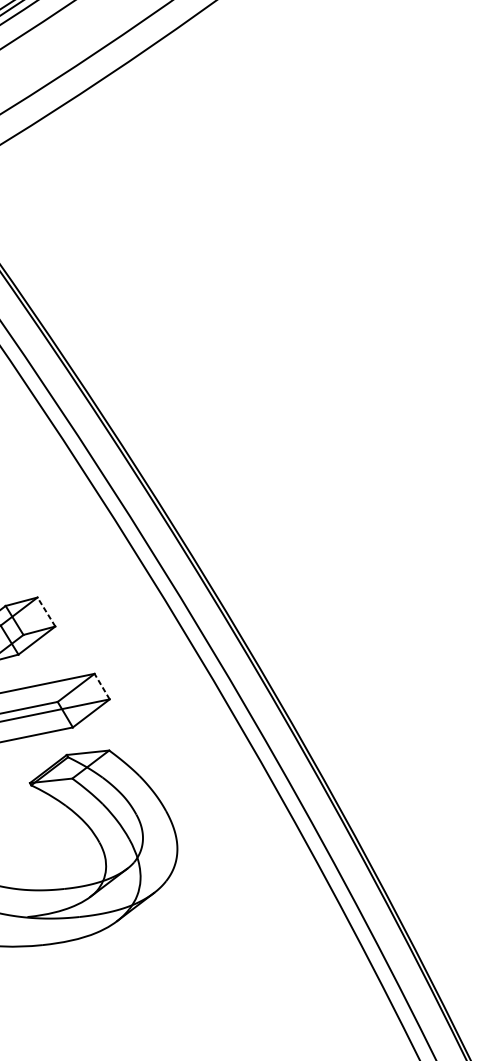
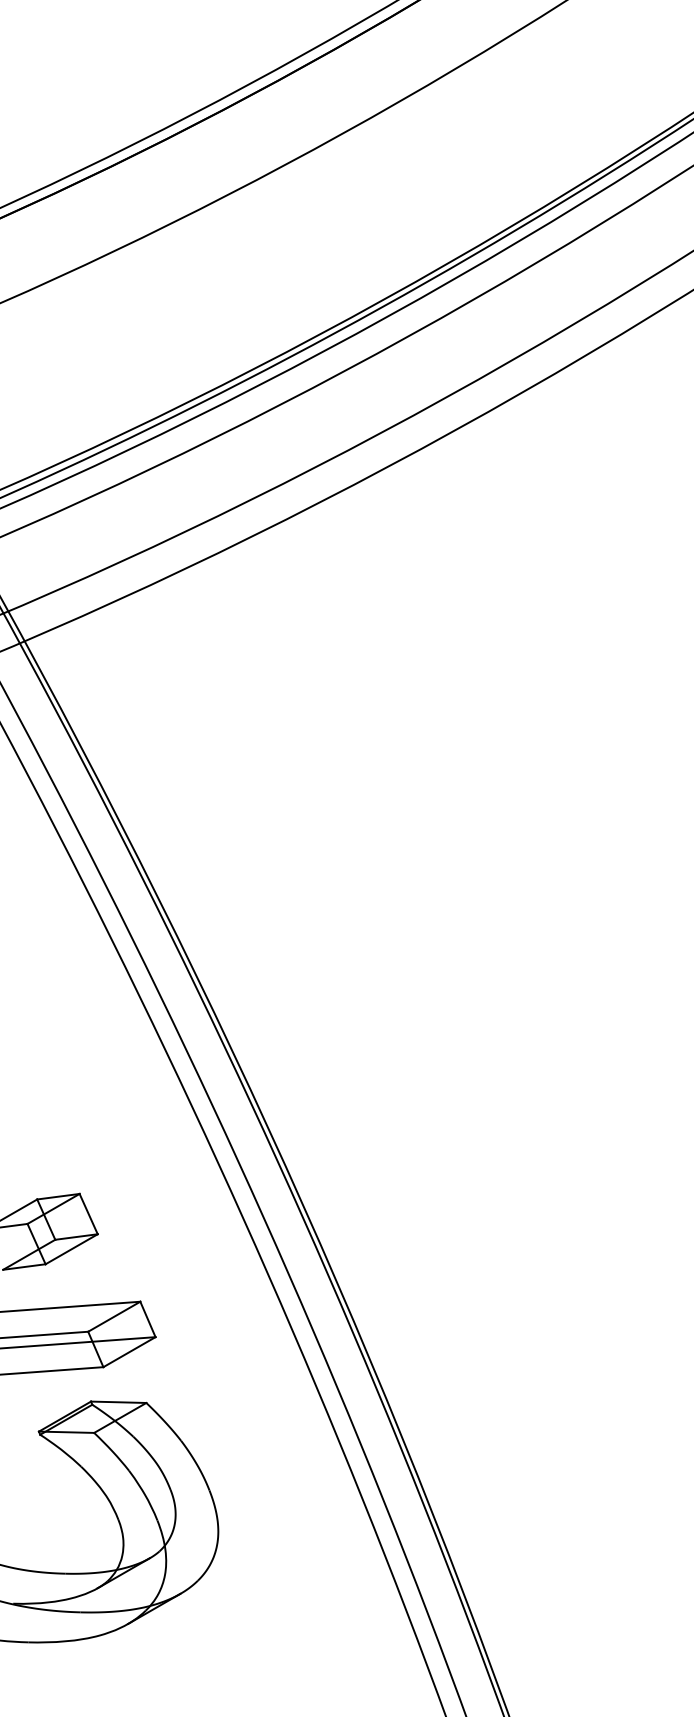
line: (46, 611) -> (88, 1213), dashed -> solid
line: (101, 685) -> (147, 1318), dashed -> solid

